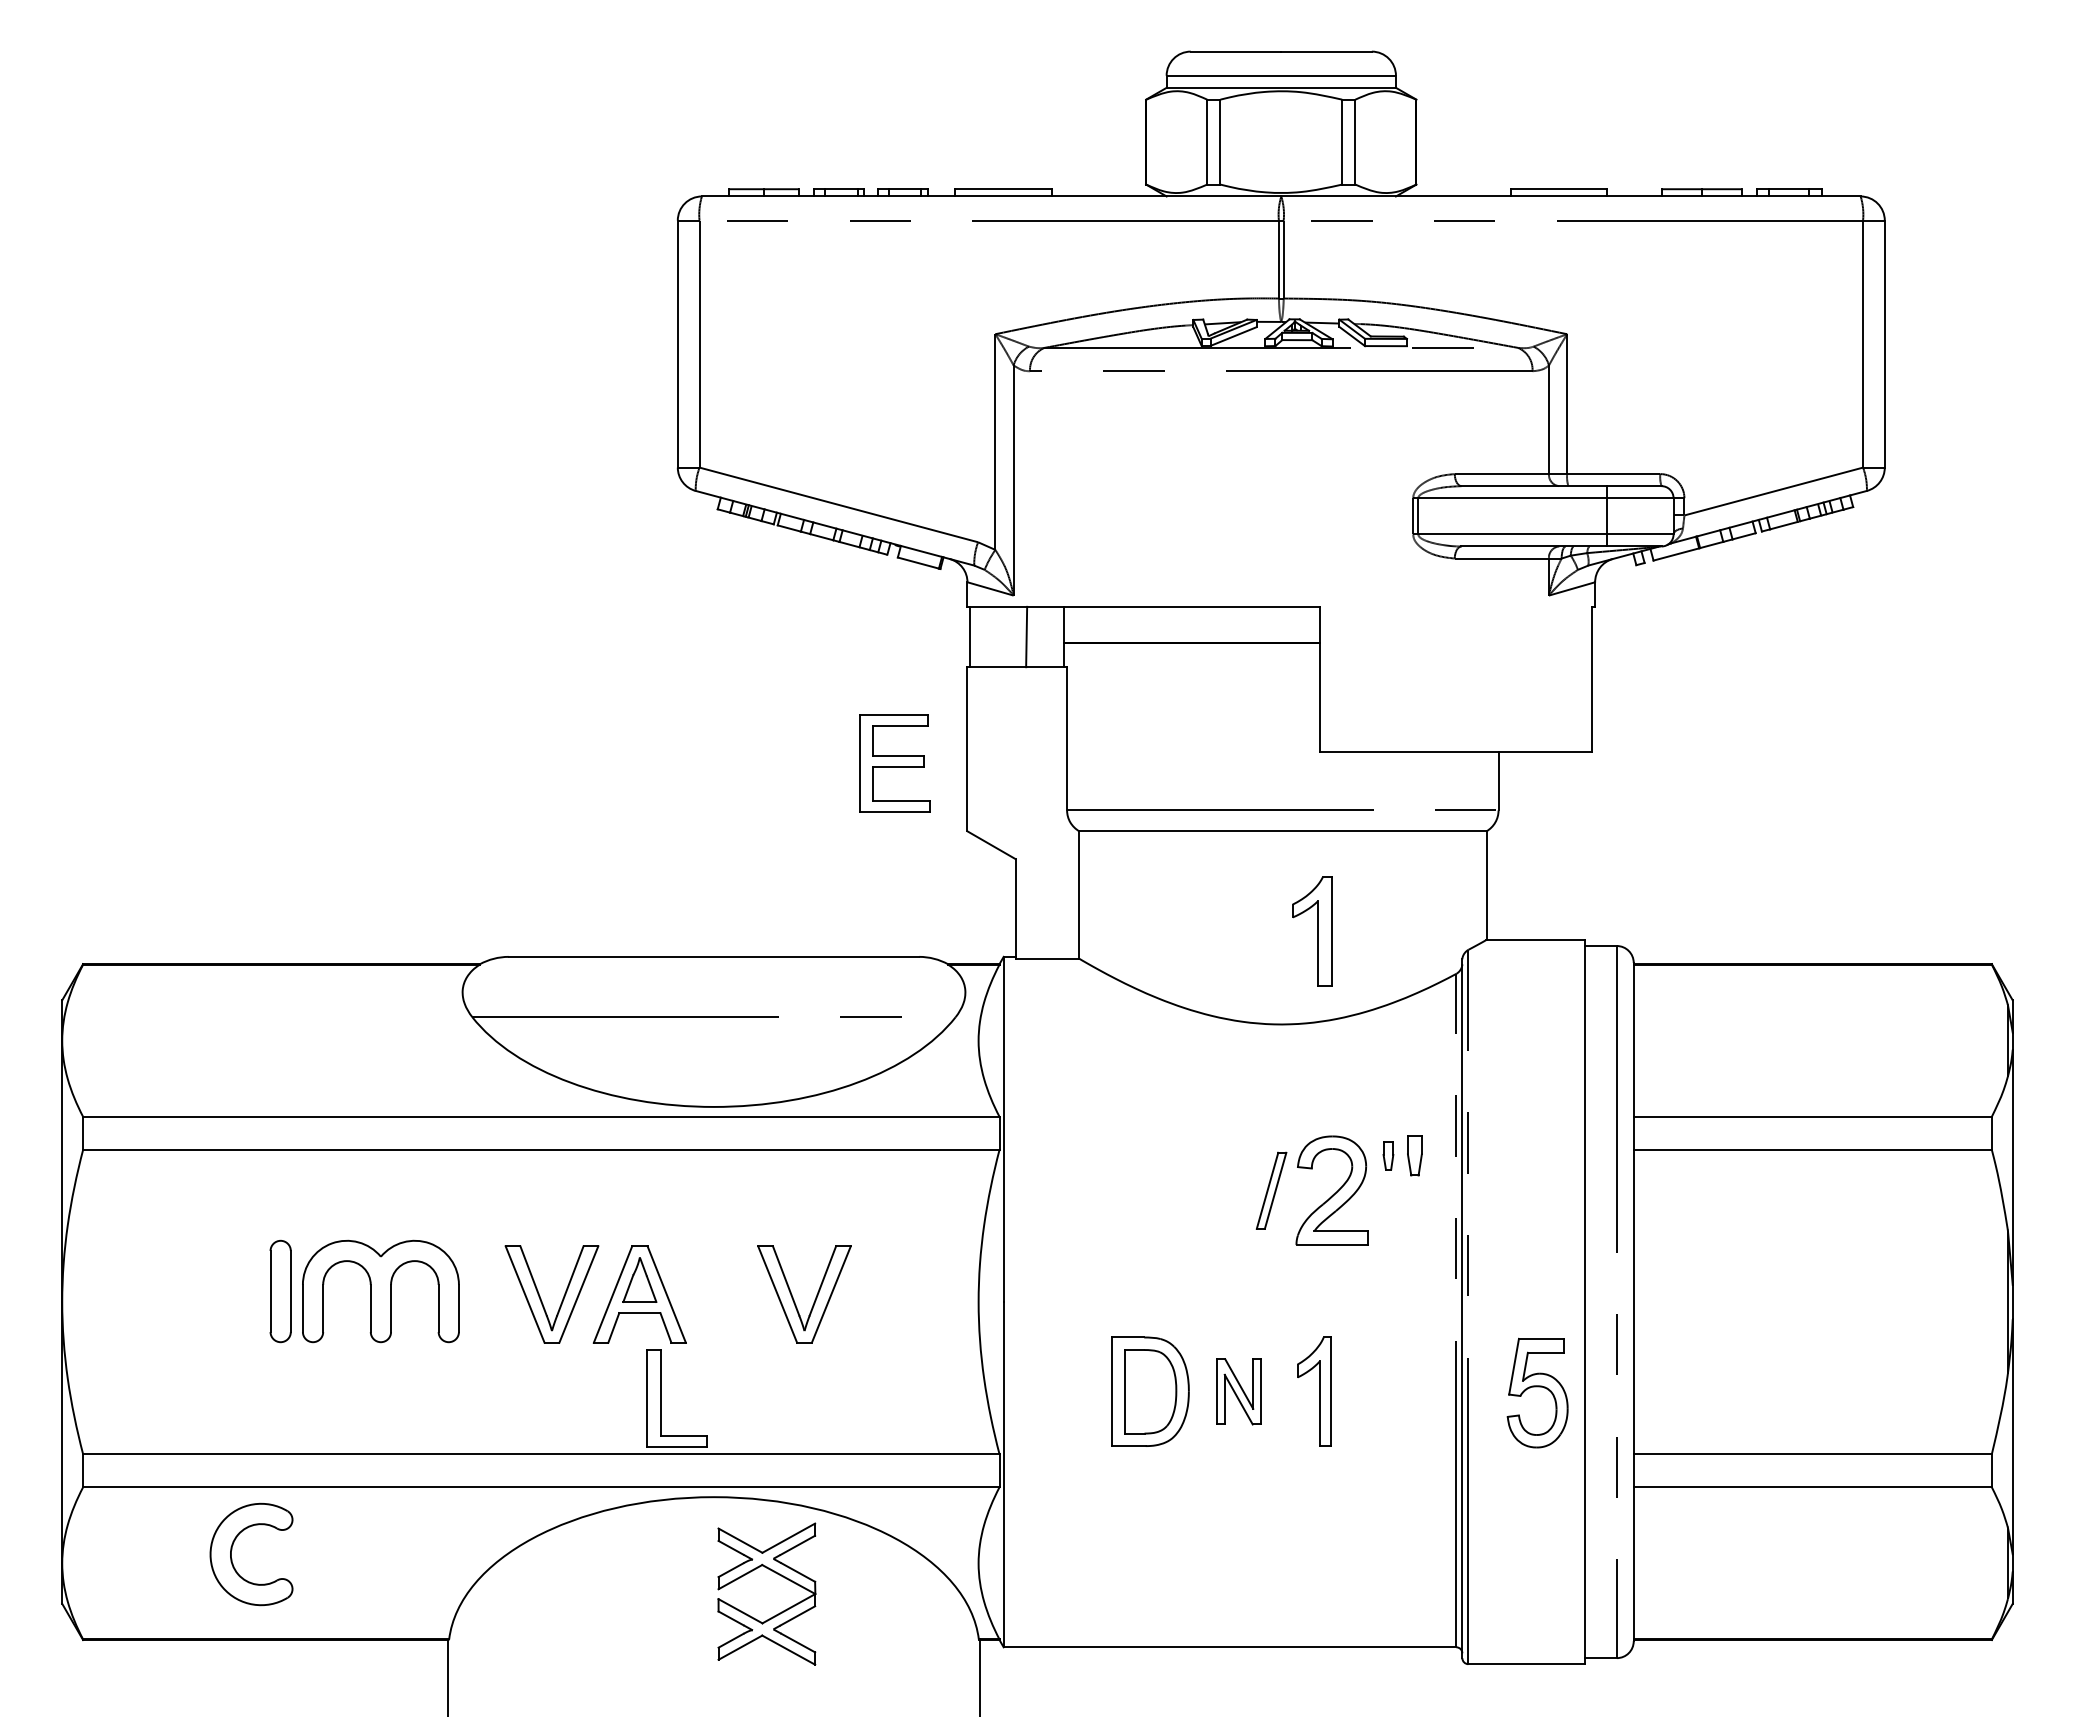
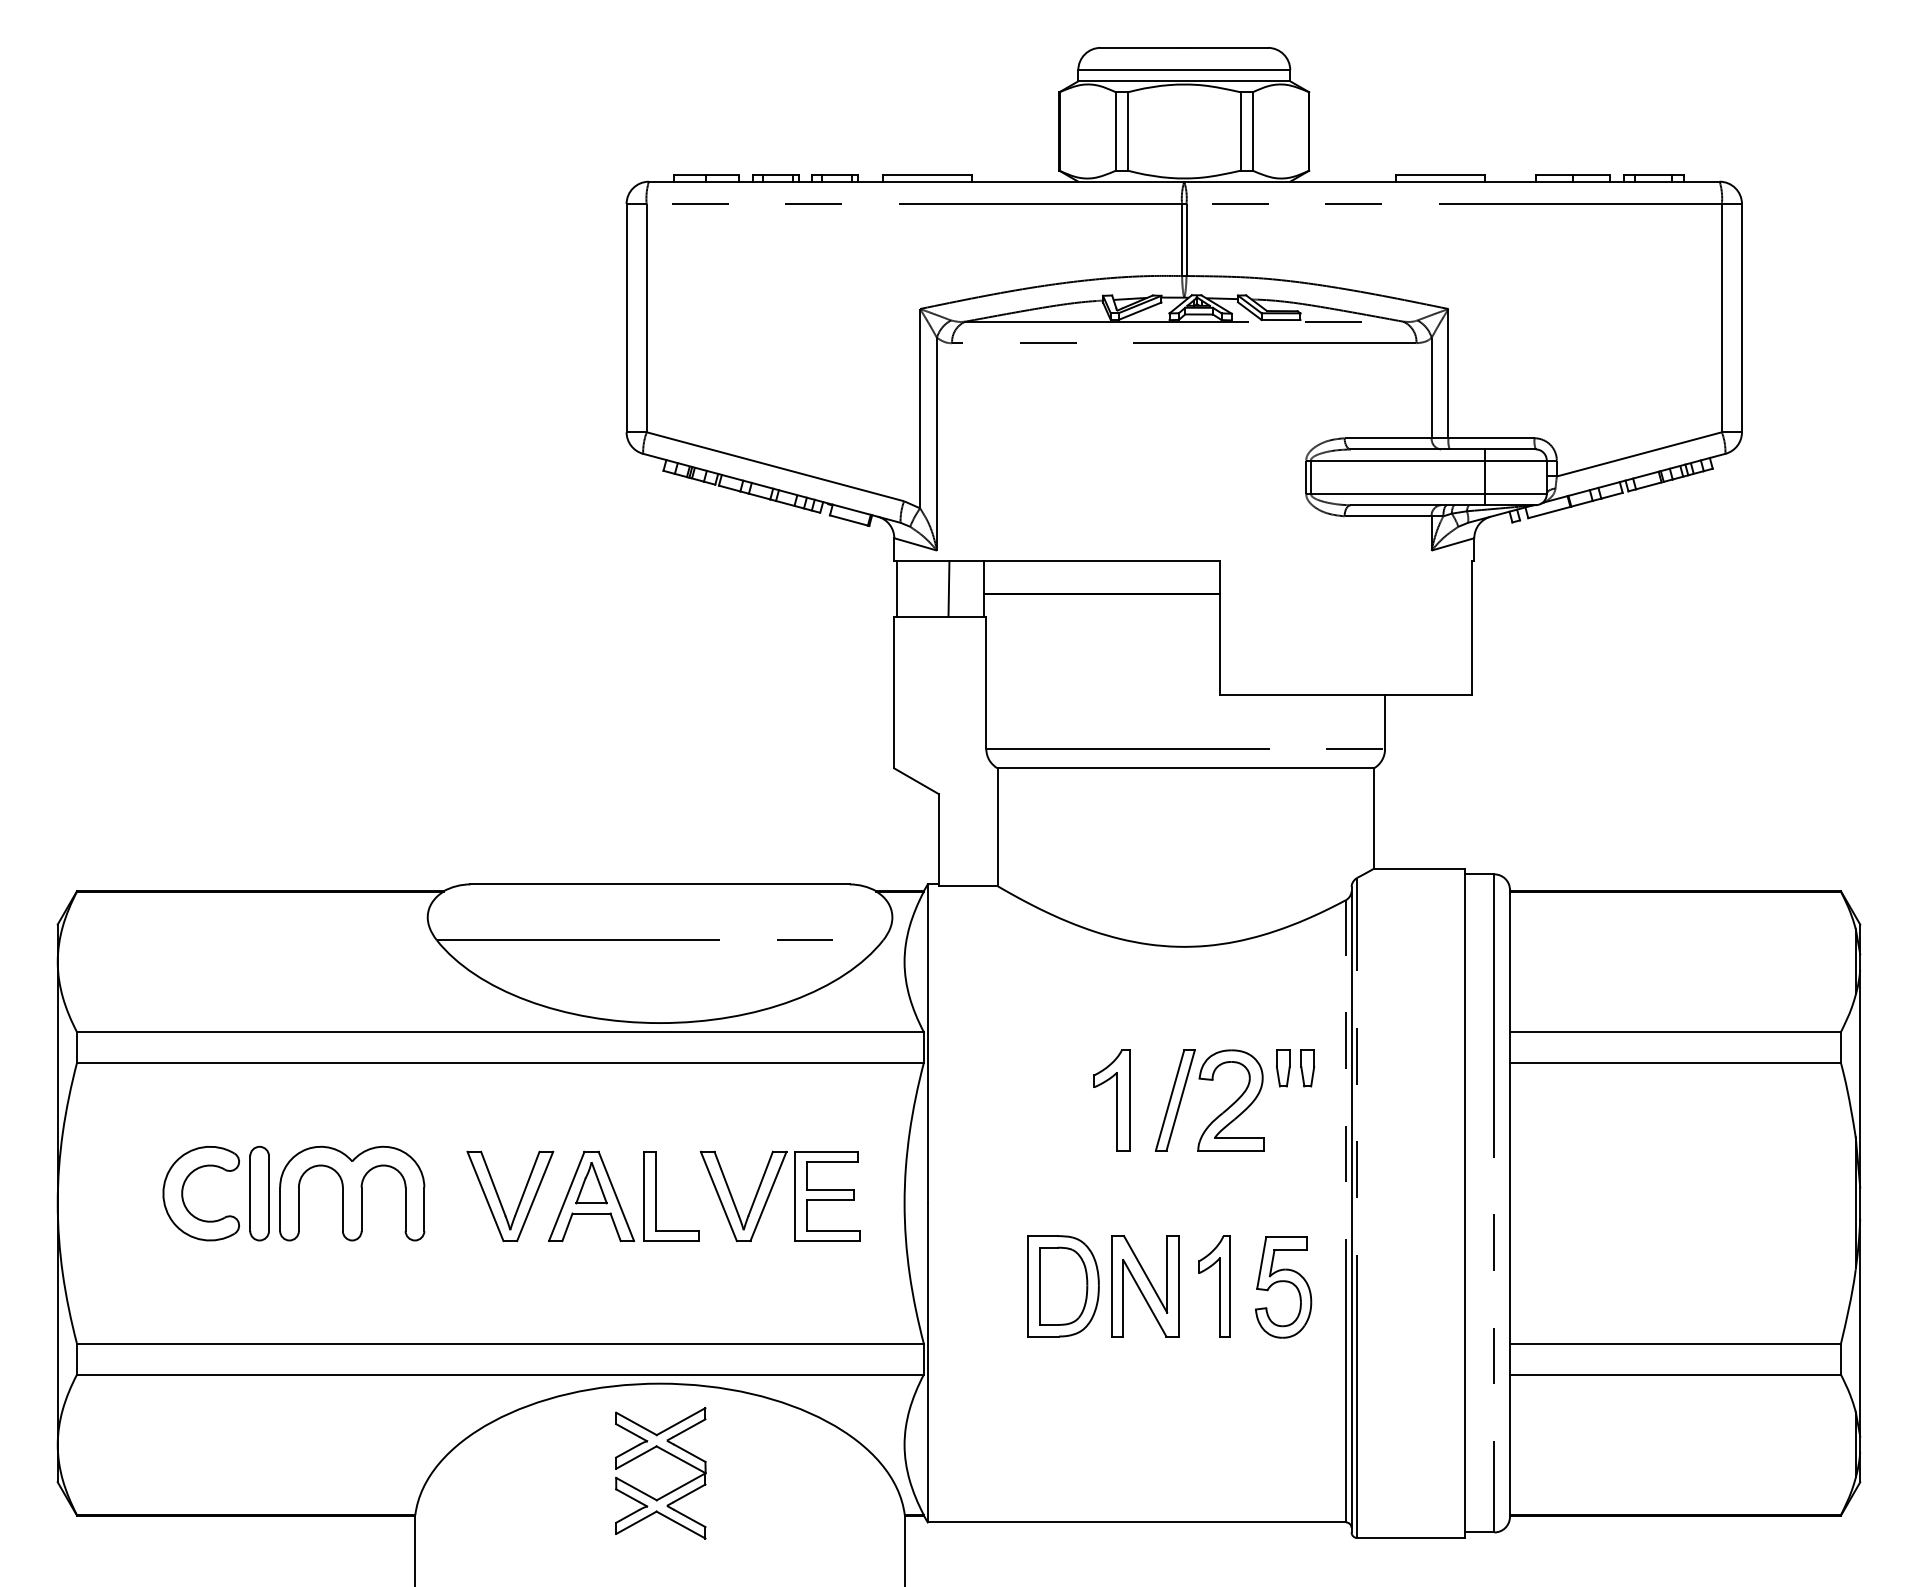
part: (894, 763) -> (826, 1196), moved
part: (1312, 931) -> (1112, 1100), moved
part: (1388, 1155) -> (1283, 1067), size x1.43
part: (1271, 1190) -> (1175, 1100), size x1.43
part: (1238, 1391) -> (1144, 1286), size x1.67
part: (1537, 1392) -> (1283, 1286), moved
part: (661, 1398) -> (656, 1196), moved
part: (232, 1550) -> (183, 1189), moved
part: (775, 1573) -> (668, 1454), moved

